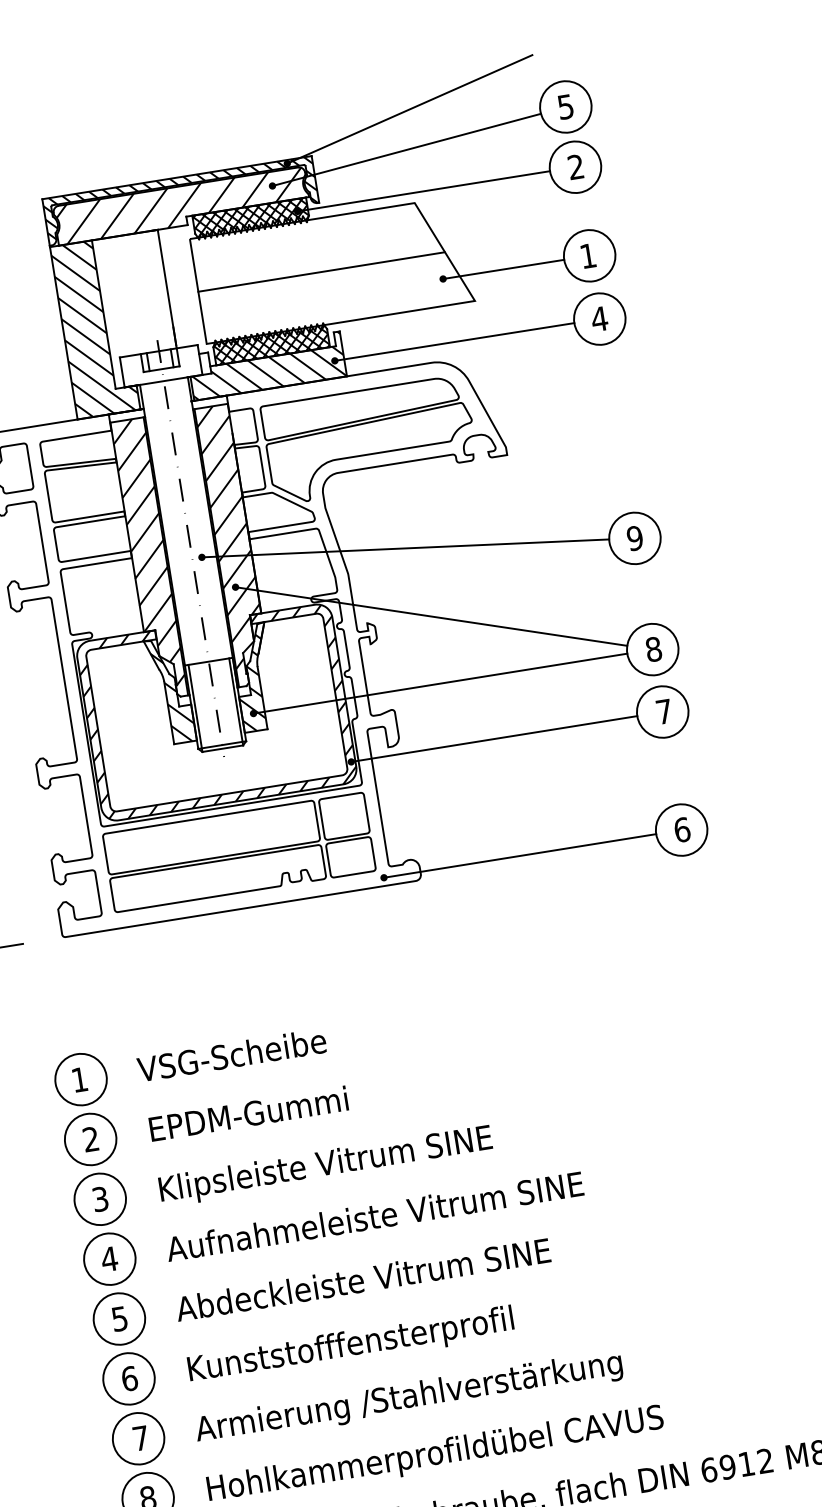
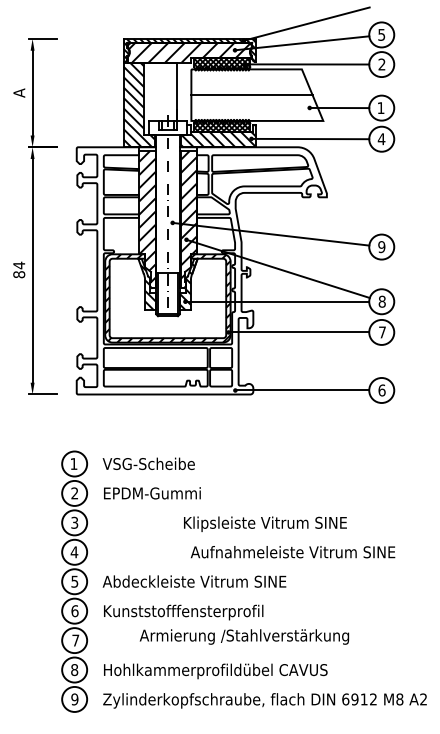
text: (325, 1164) -> (265, 523), moved
text: (373, 1217) -> (292, 552), moved
text: (409, 1397) -> (244, 636), moved

